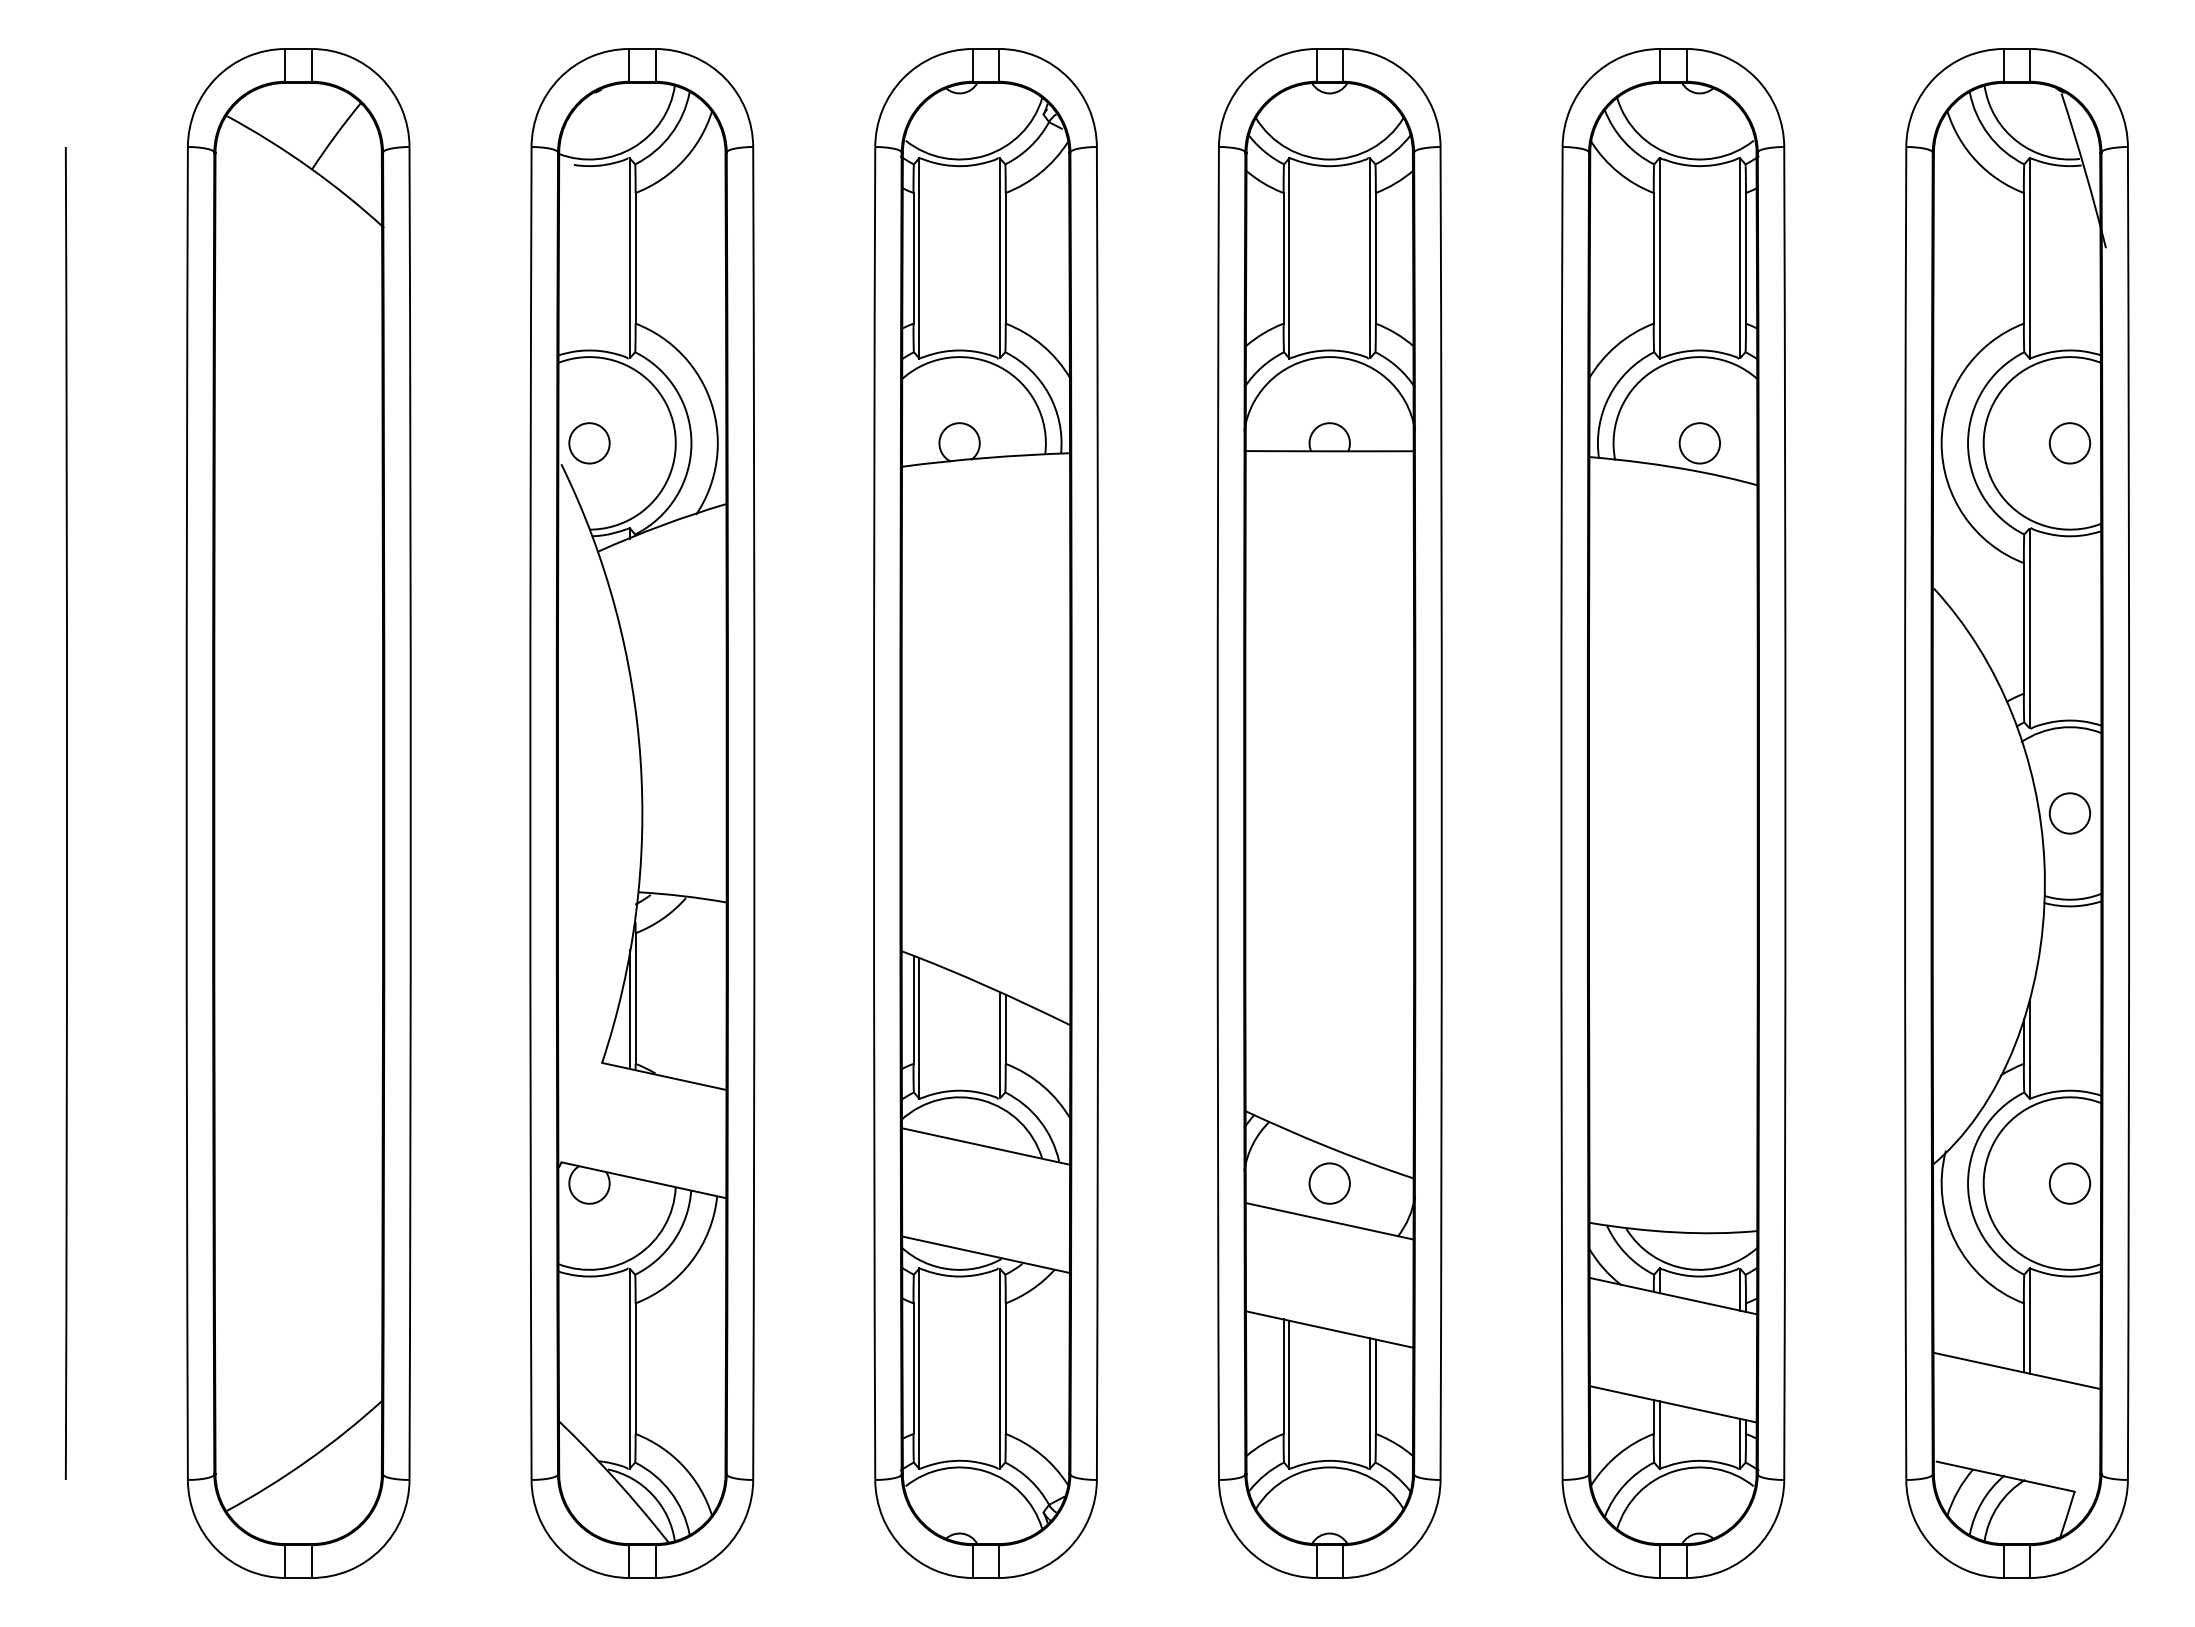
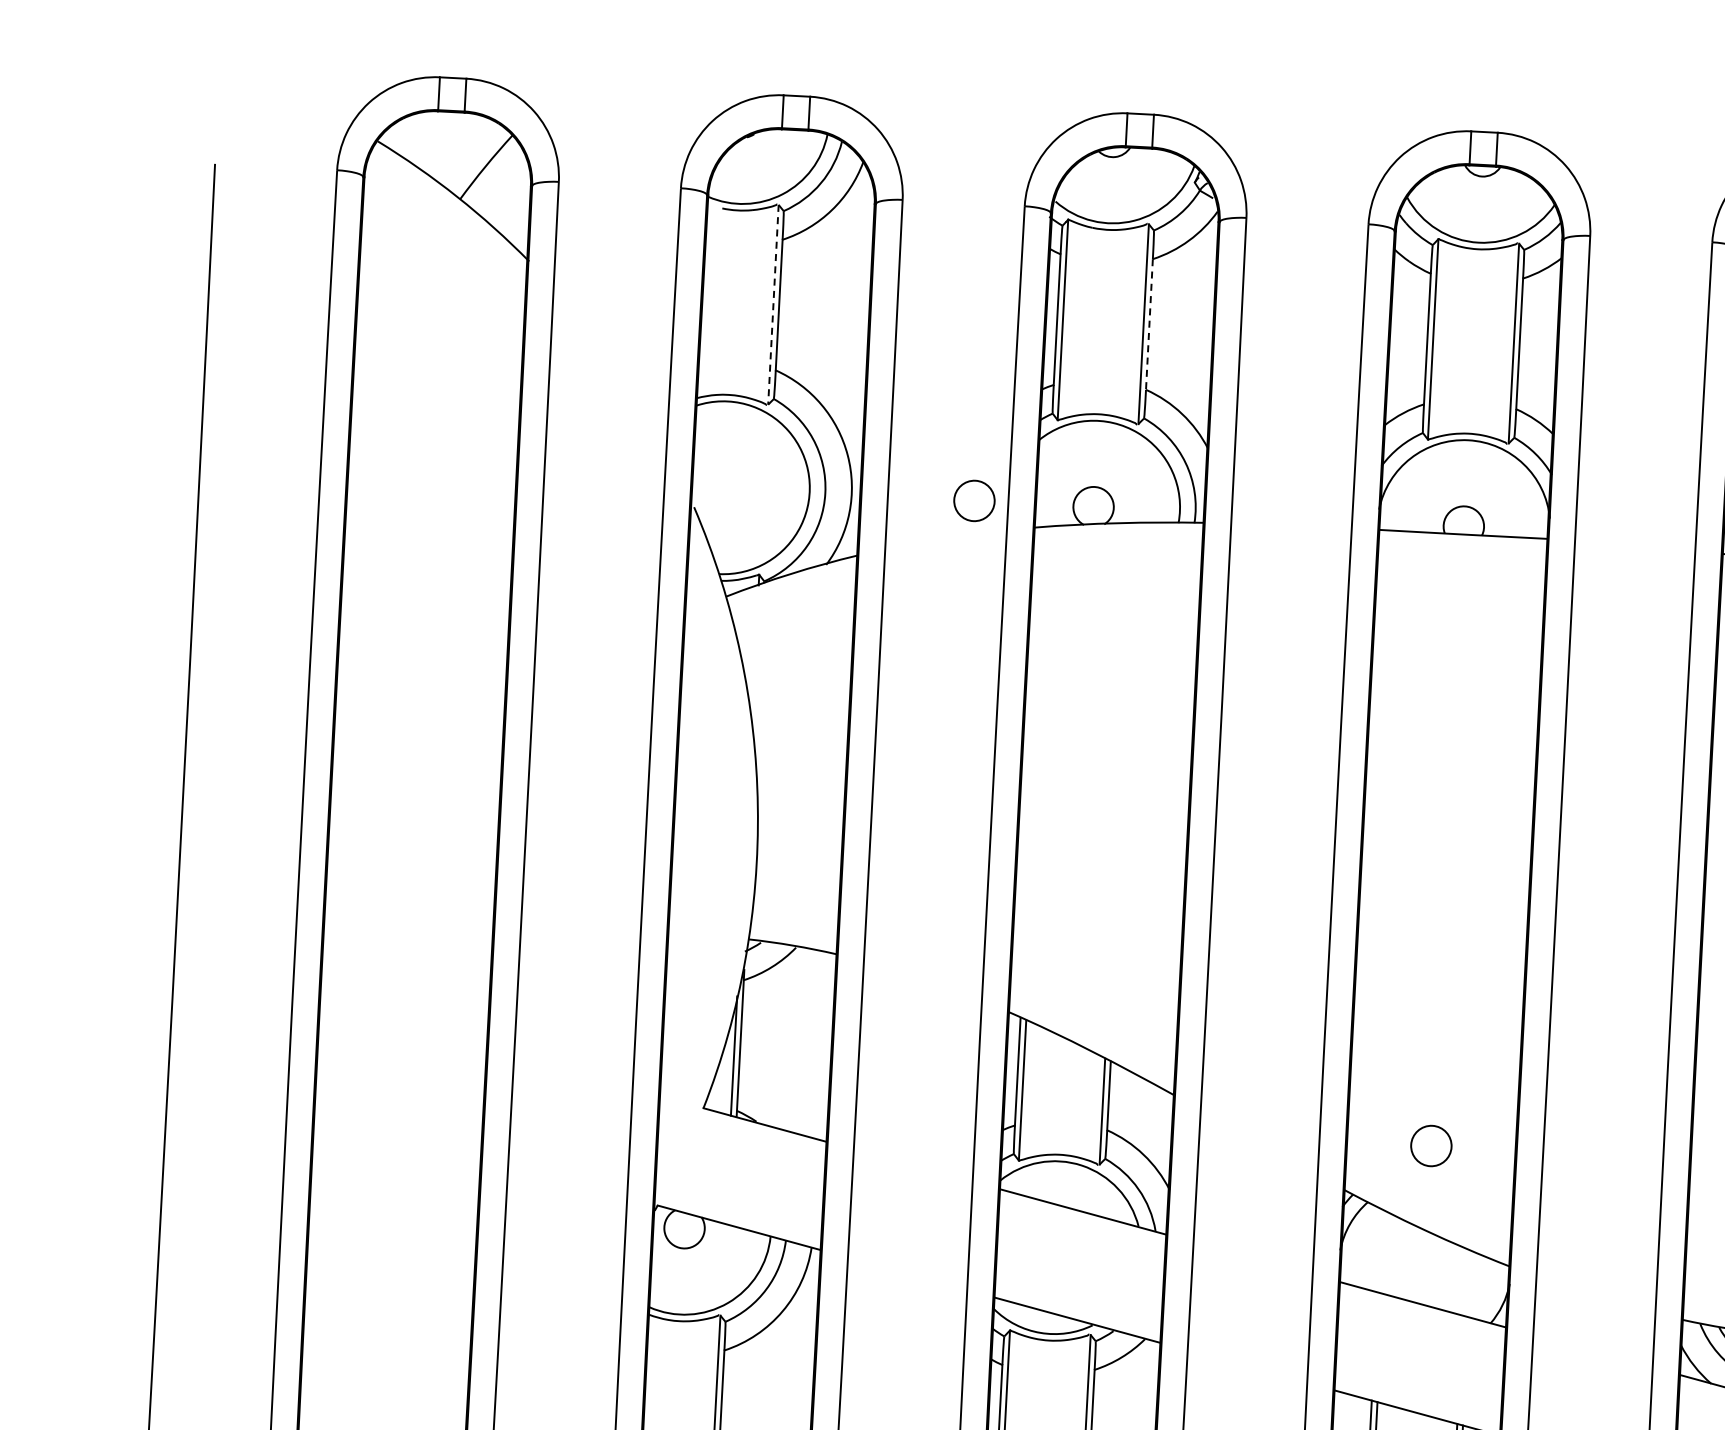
line: (629, 258) -> (773, 304), solid -> dashed
line: (1005, 258) -> (1149, 324), solid -> dashed
circle: (589, 443) -> (974, 501), moved
circle: (1329, 1183) -> (1431, 1145), moved

